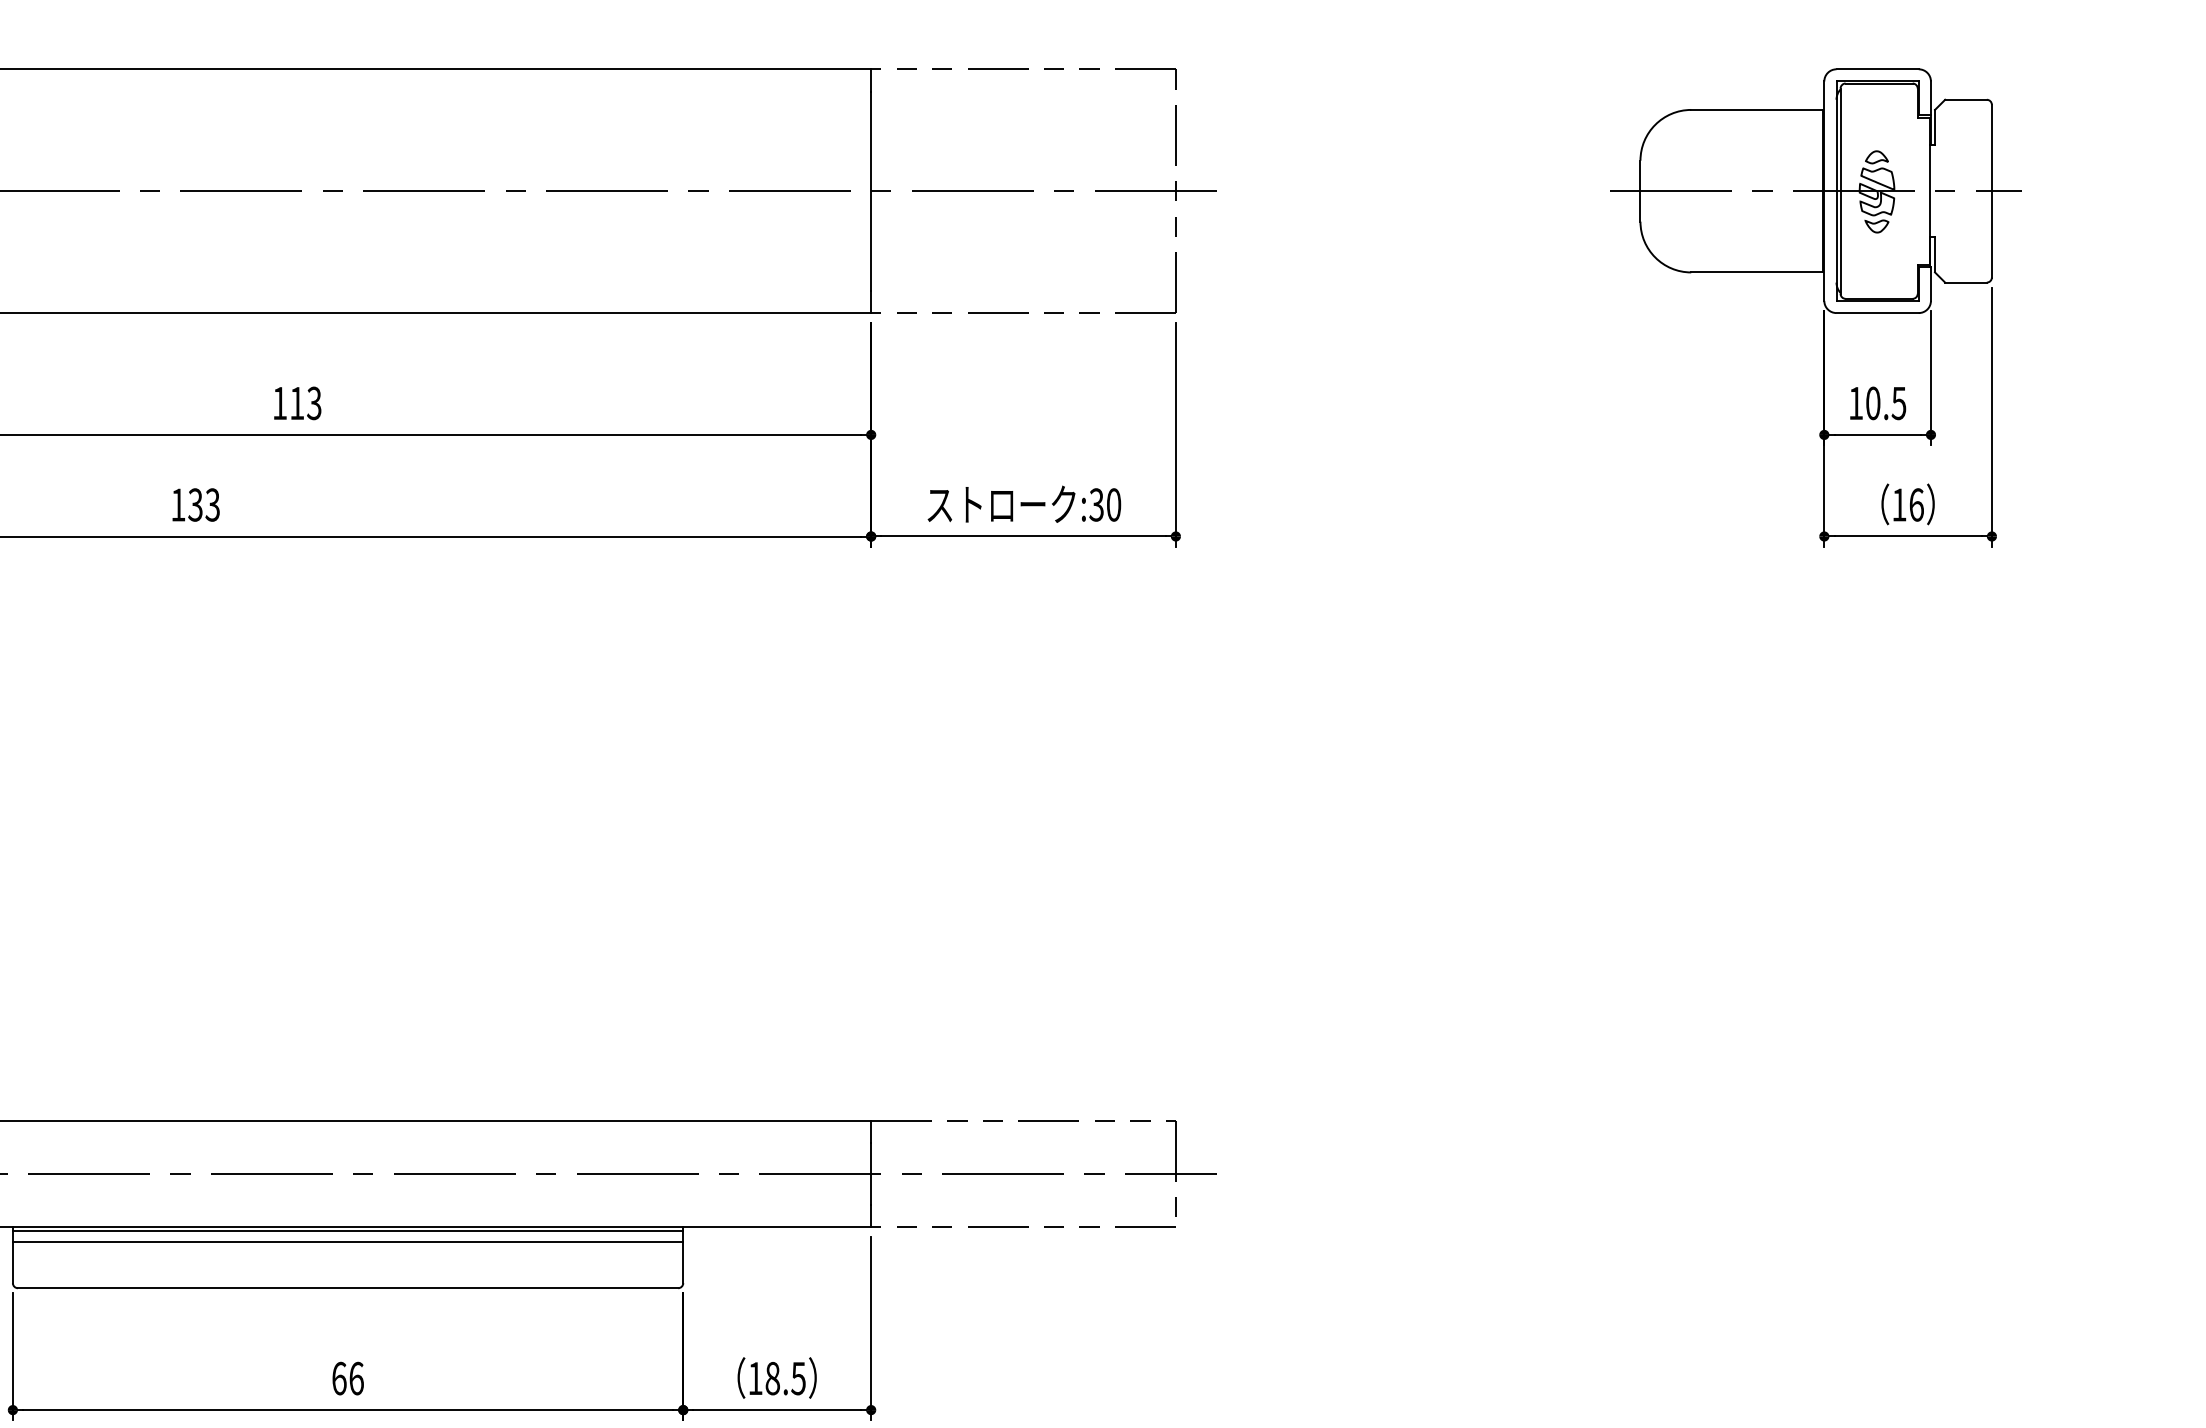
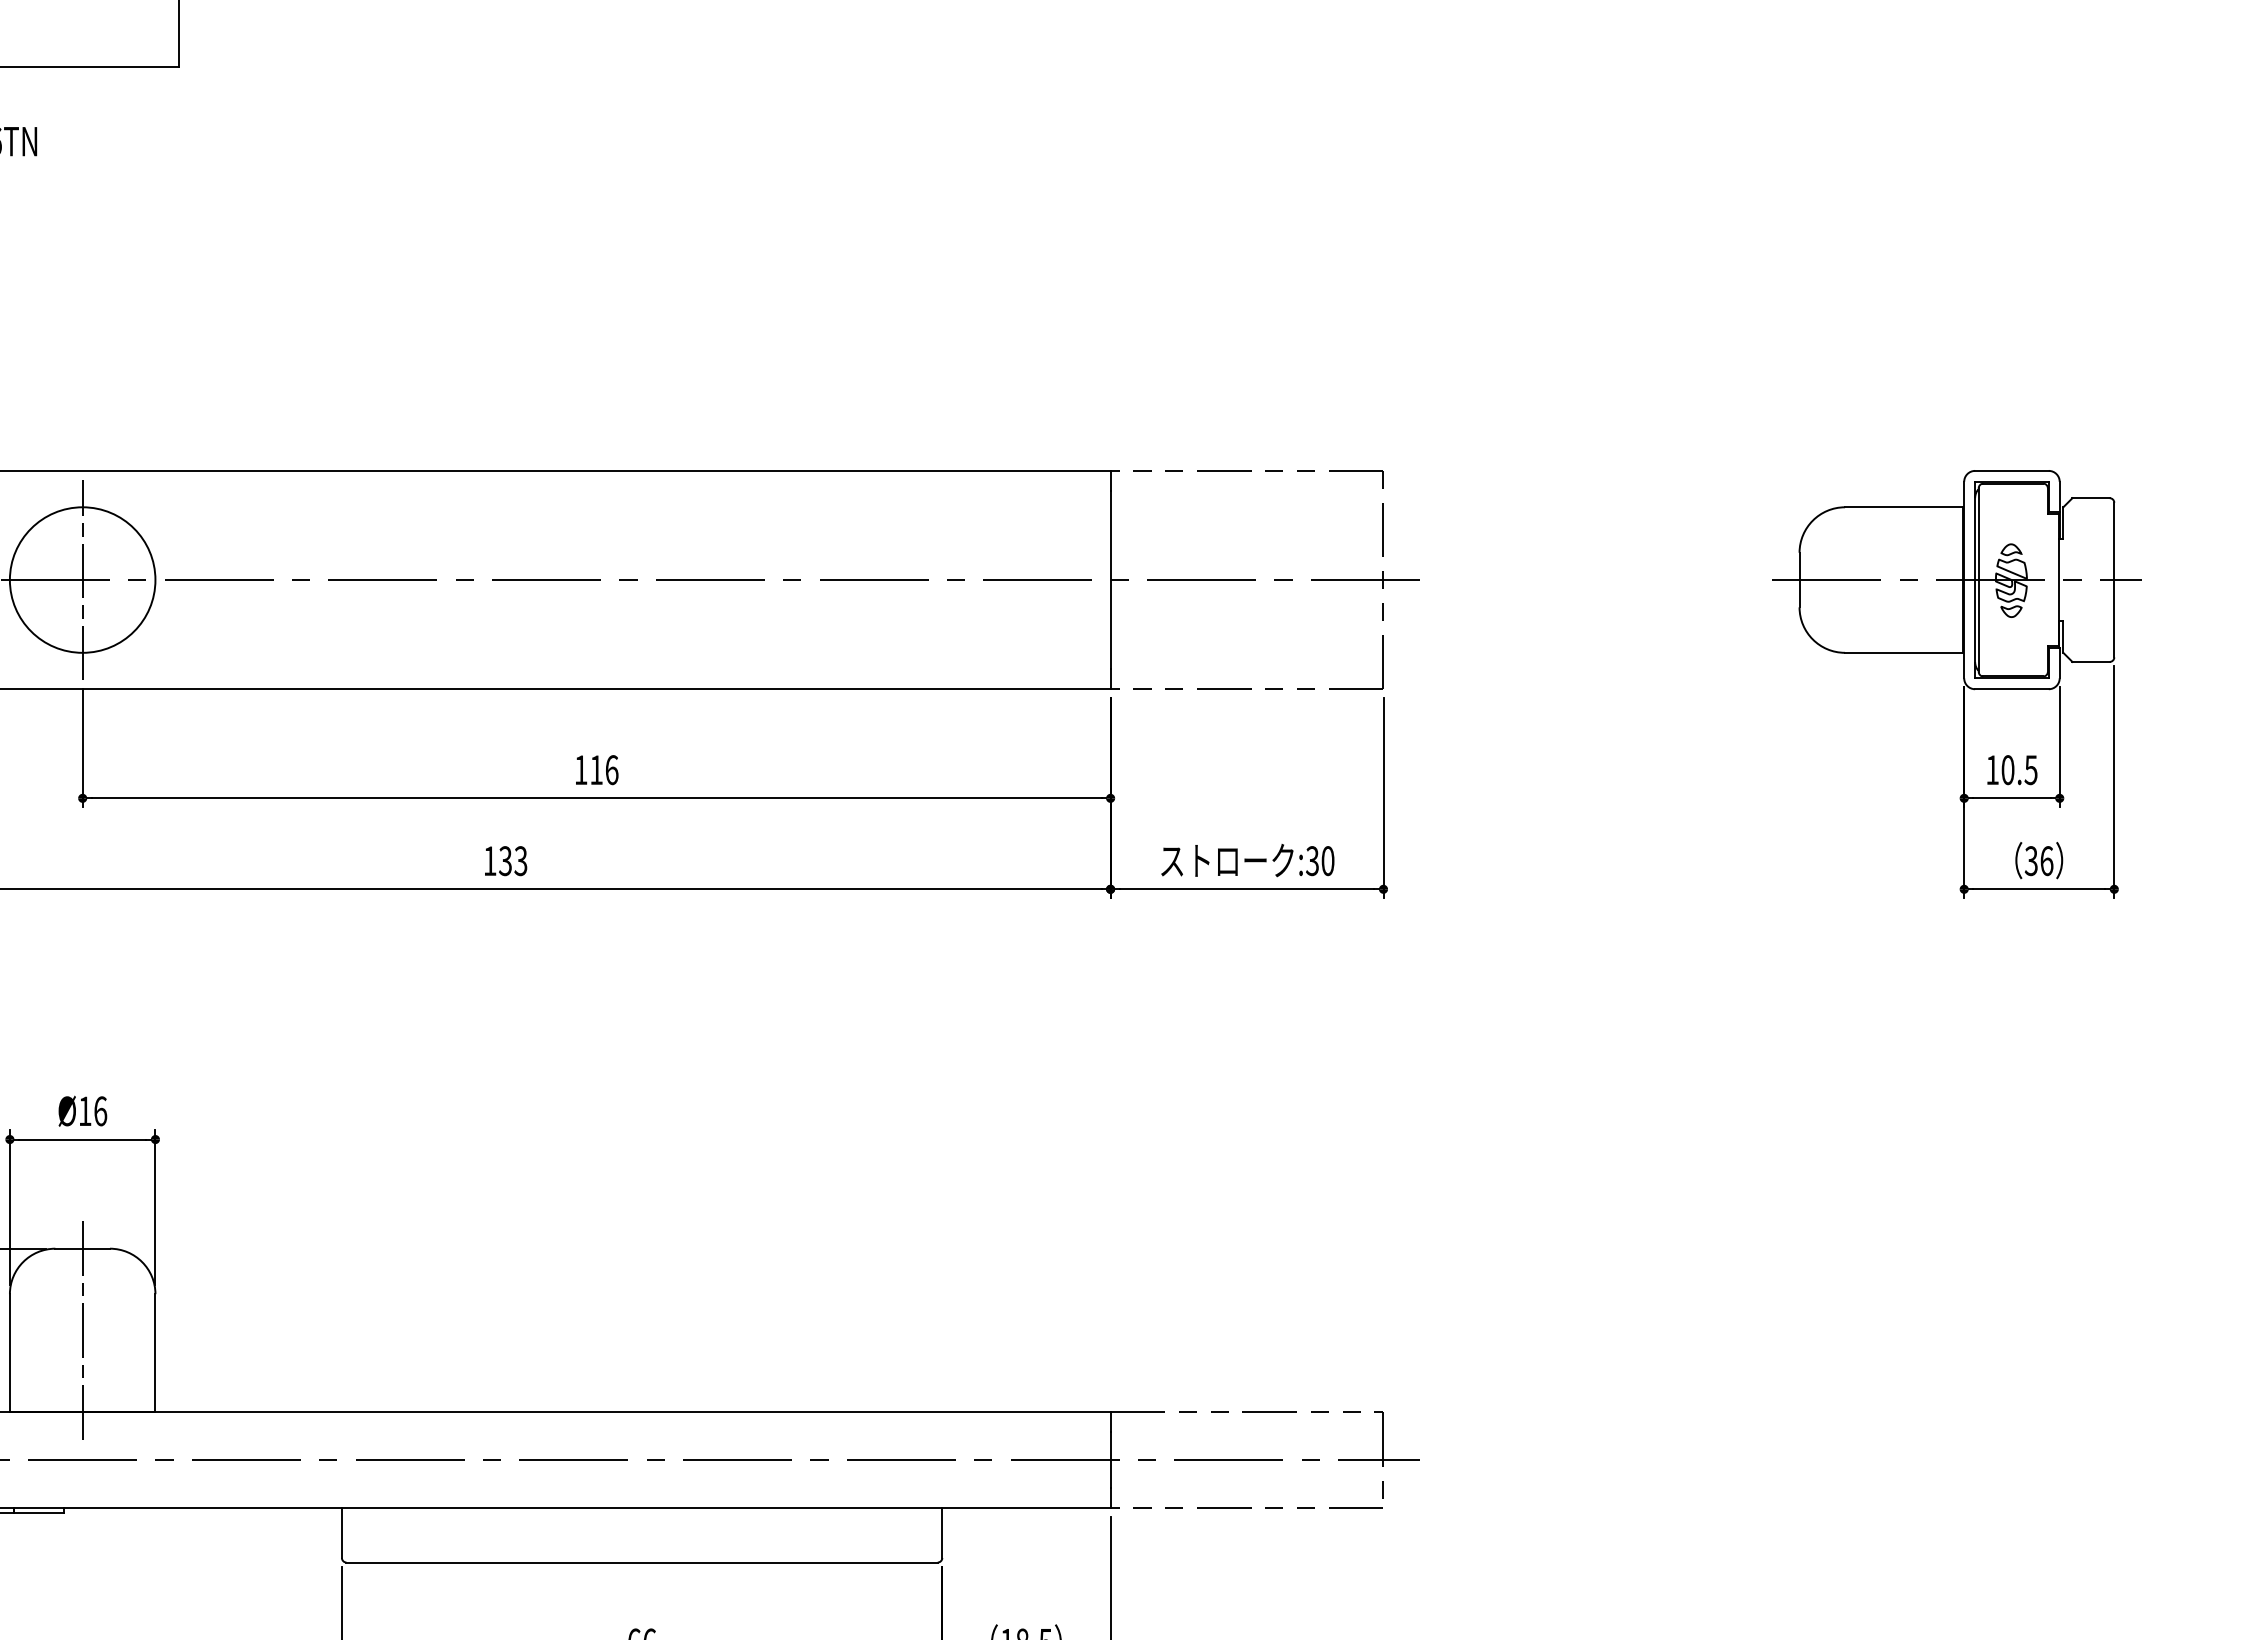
text: (313, 403) -> (611, 770), 113 -> 116
text: (1898, 505) -> (2030, 861), 16 -> 36
line: (347, 1231) -> (641, 1511), removed
line: (347, 1241) -> (641, 1520), removed

